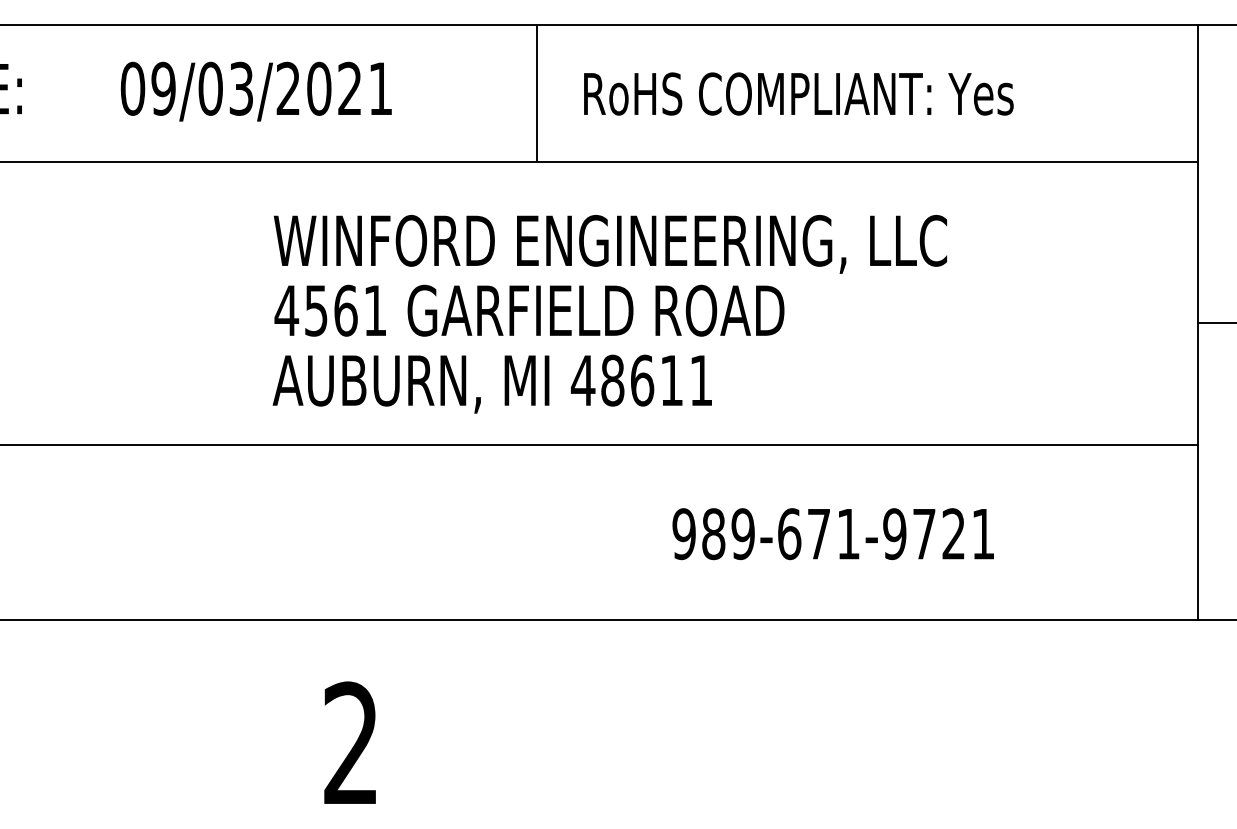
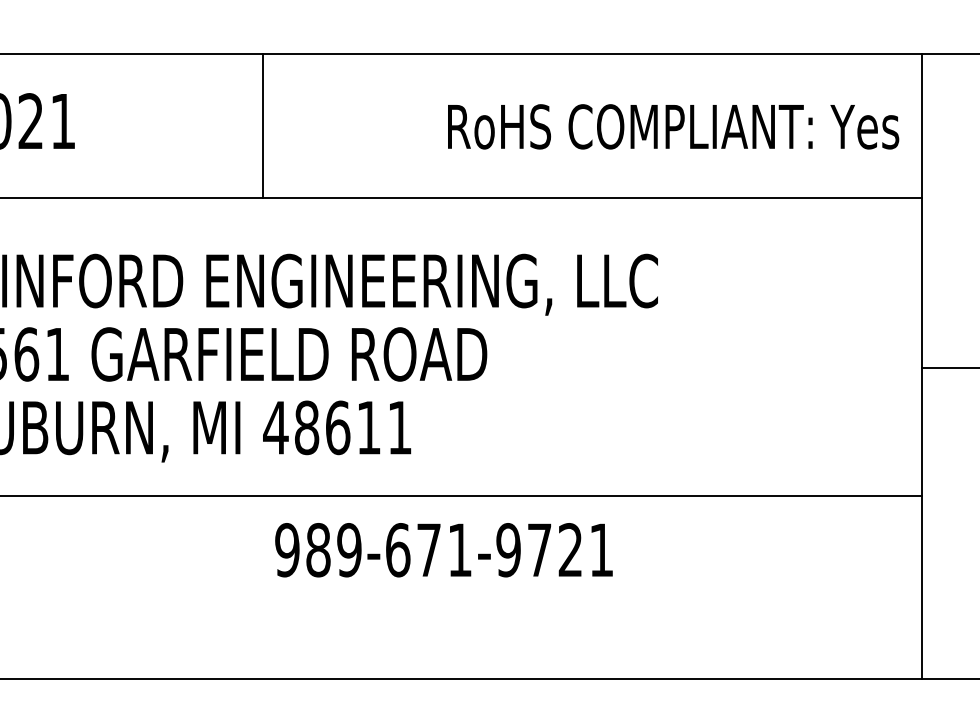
line: (536, 93) -> (262, 126), moved
text: (798, 93) -> (673, 126), moved
text: (832, 534) -> (443, 550), moved

